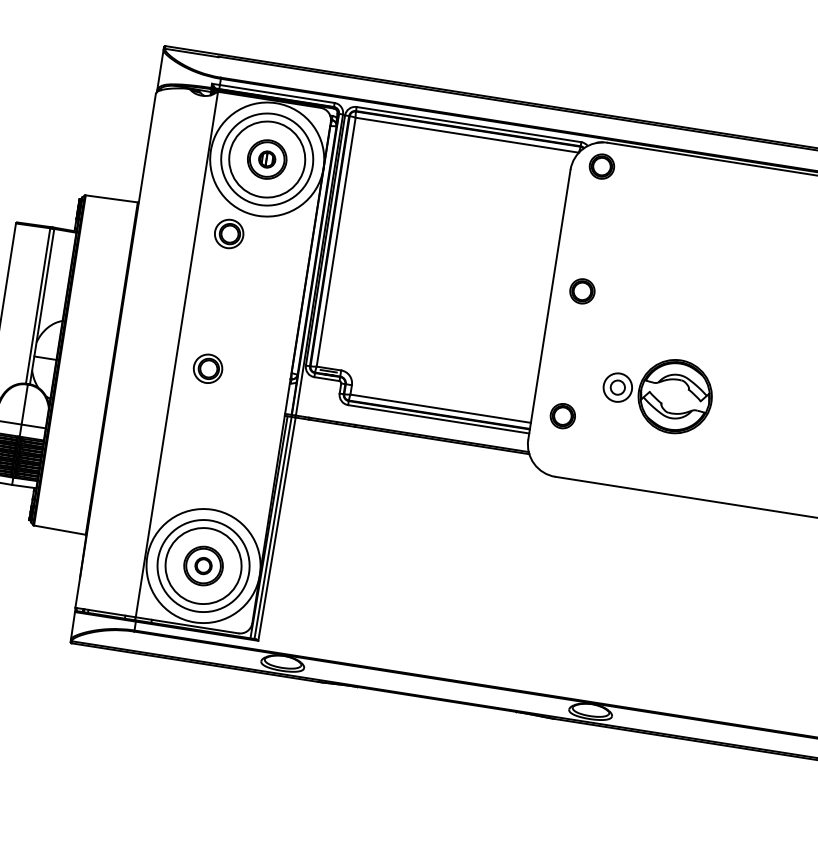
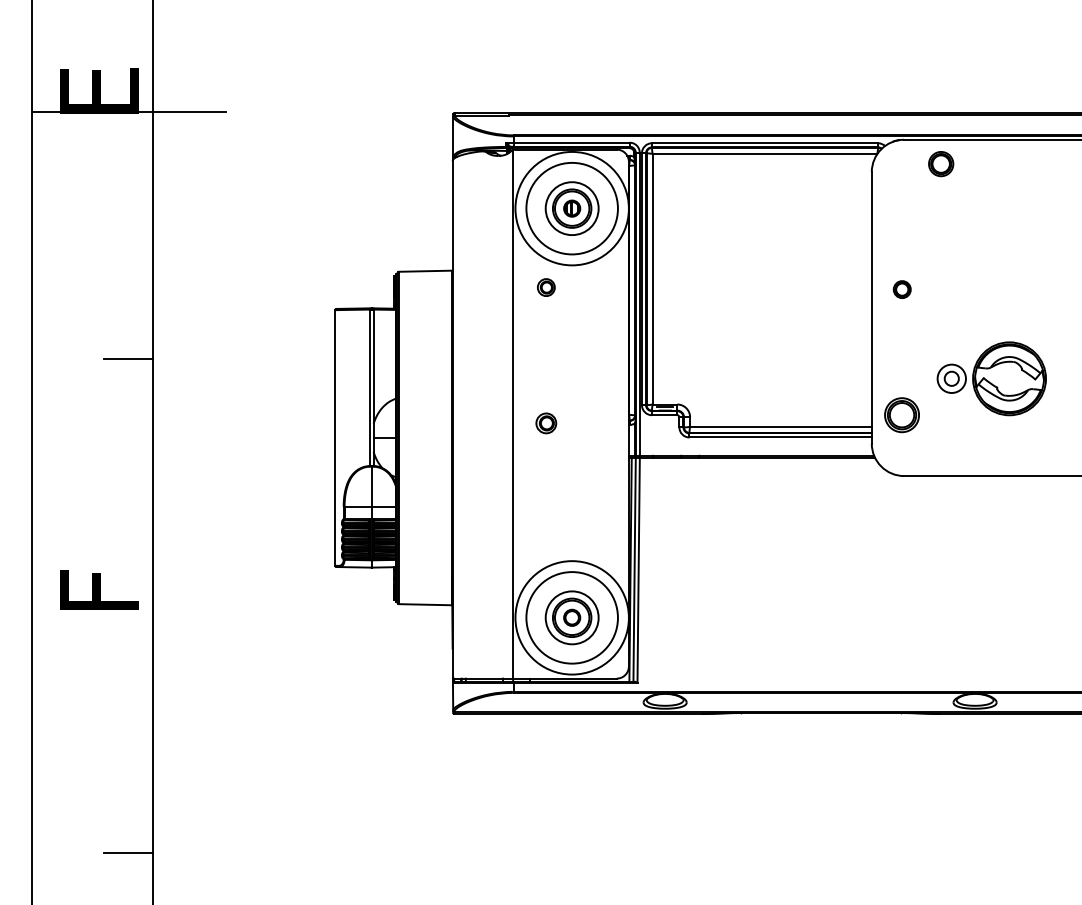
circle: (266, 159) -> (571, 208), size x0.7
part: (602, 167) -> (941, 164), moved
part: (229, 233) -> (546, 287), size x0.6
part: (582, 291) -> (902, 289), size x0.7
part: (208, 368) -> (546, 423), size x0.7
part: (563, 416) -> (902, 415), size x1.4
circle: (202, 565) -> (571, 617), size x0.7

